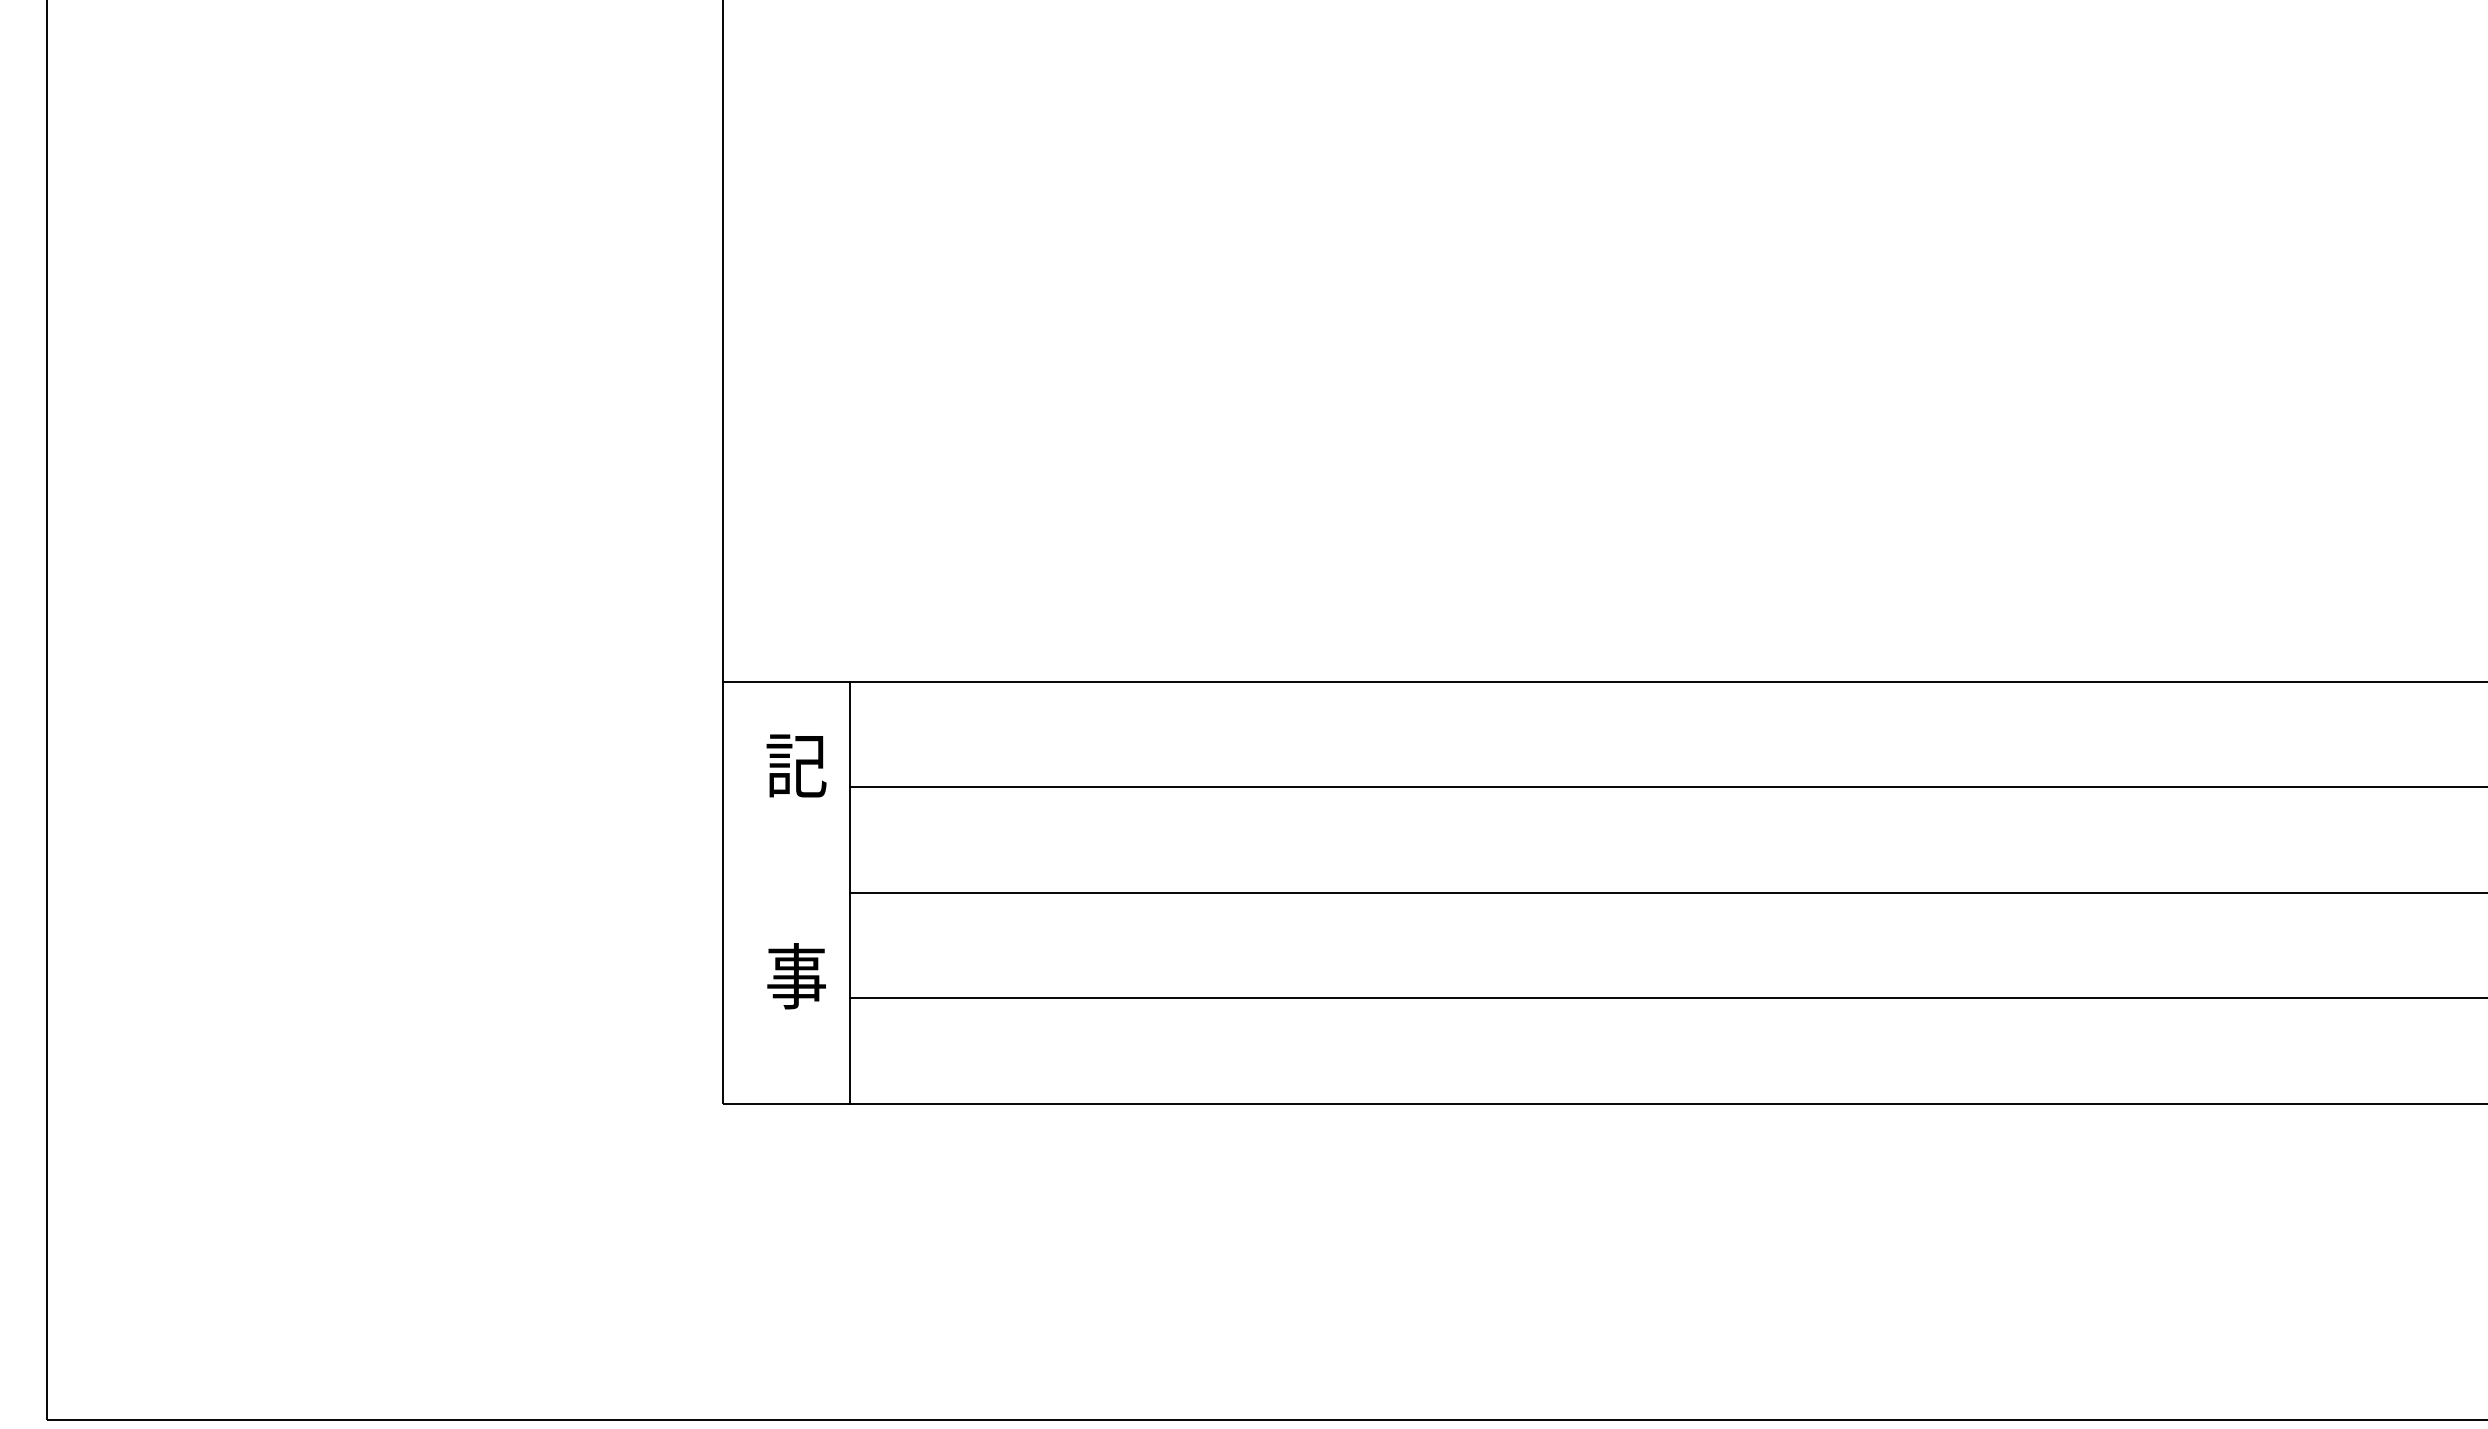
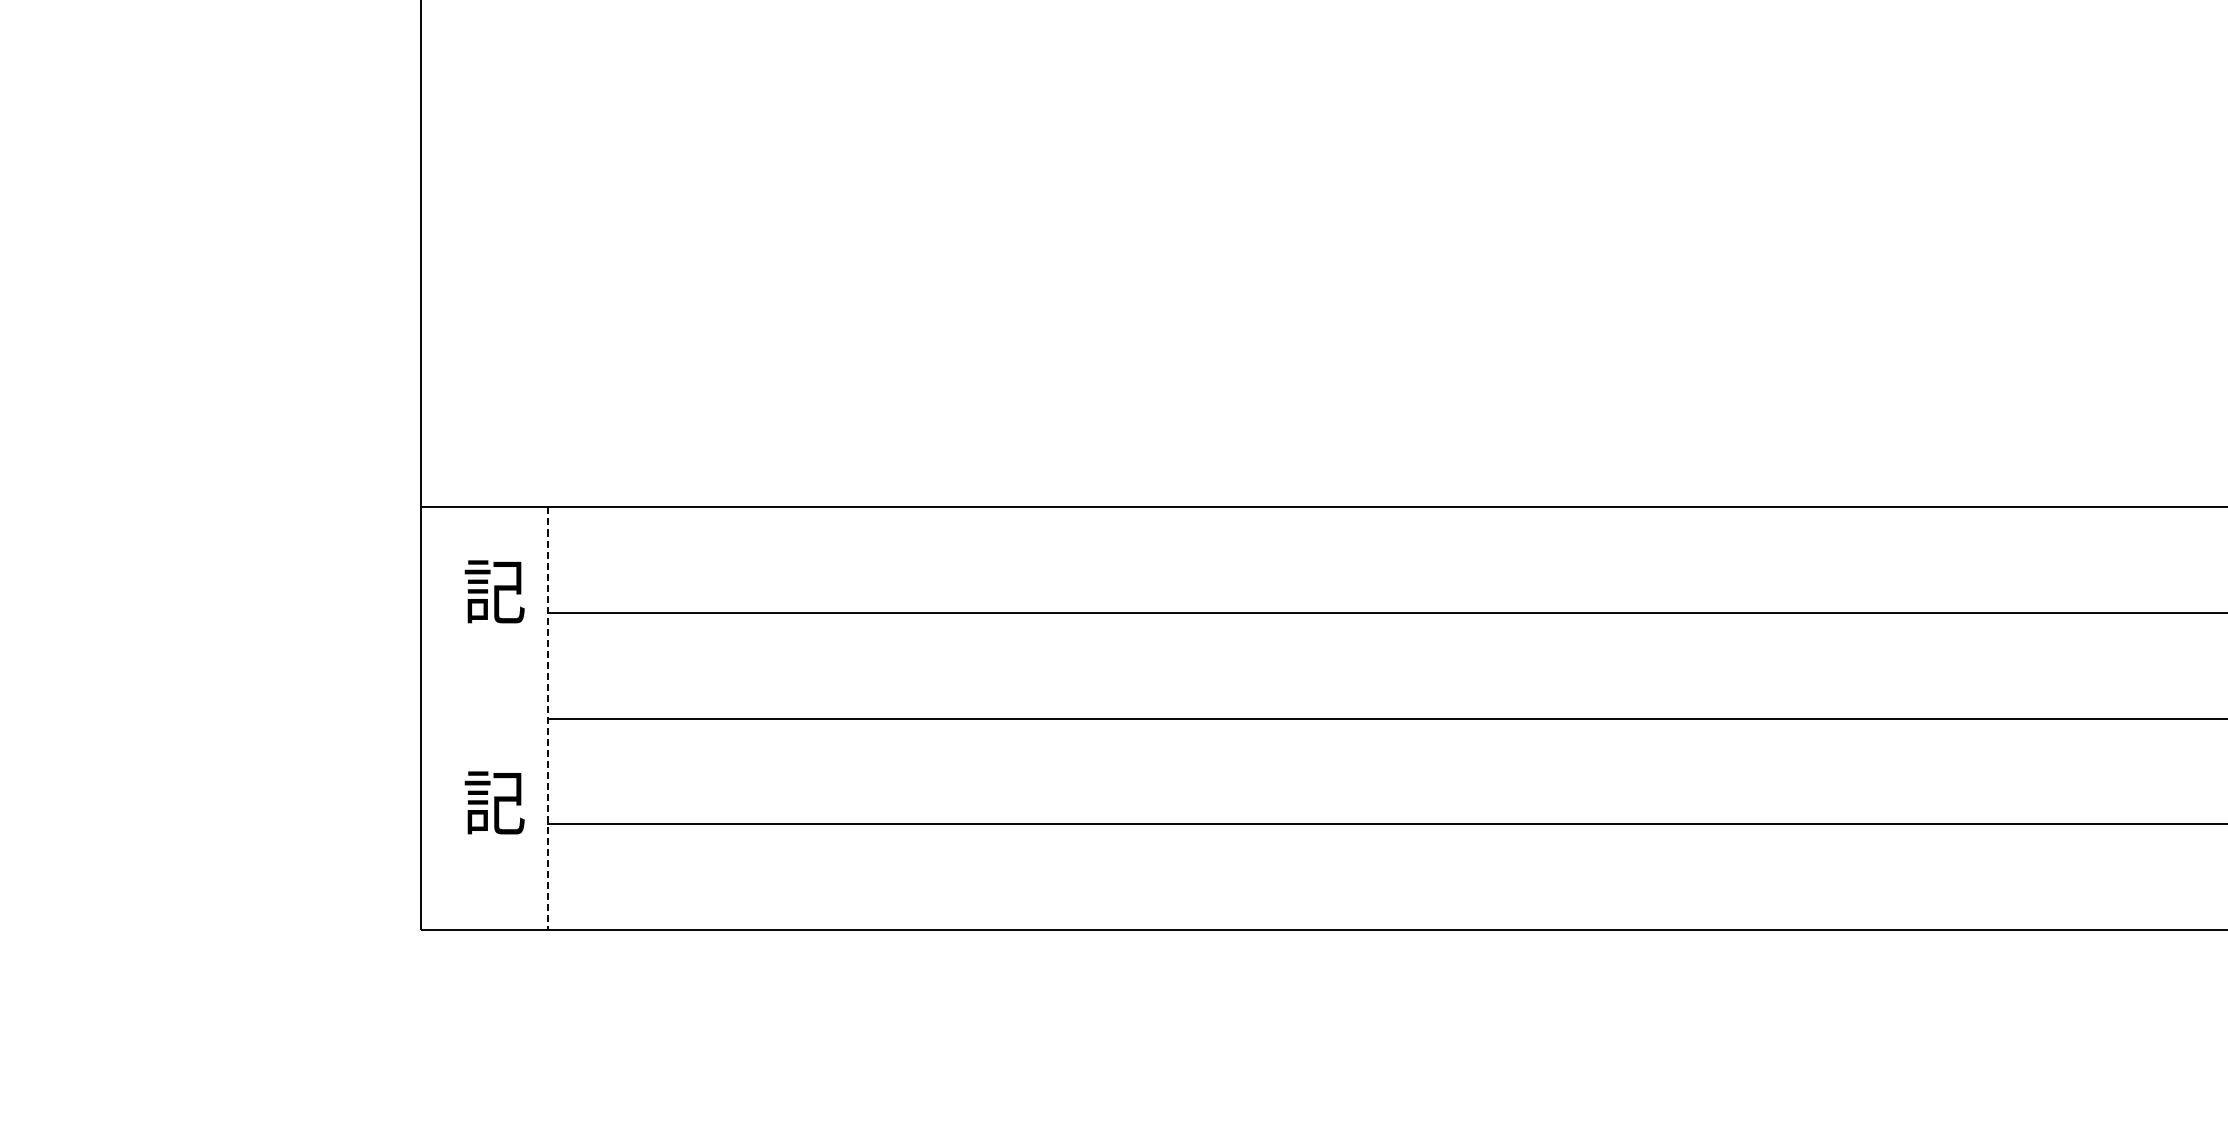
line: (849, 893) -> (547, 719), solid -> dashed
text: (796, 976) -> (494, 802), 事 -> 記

